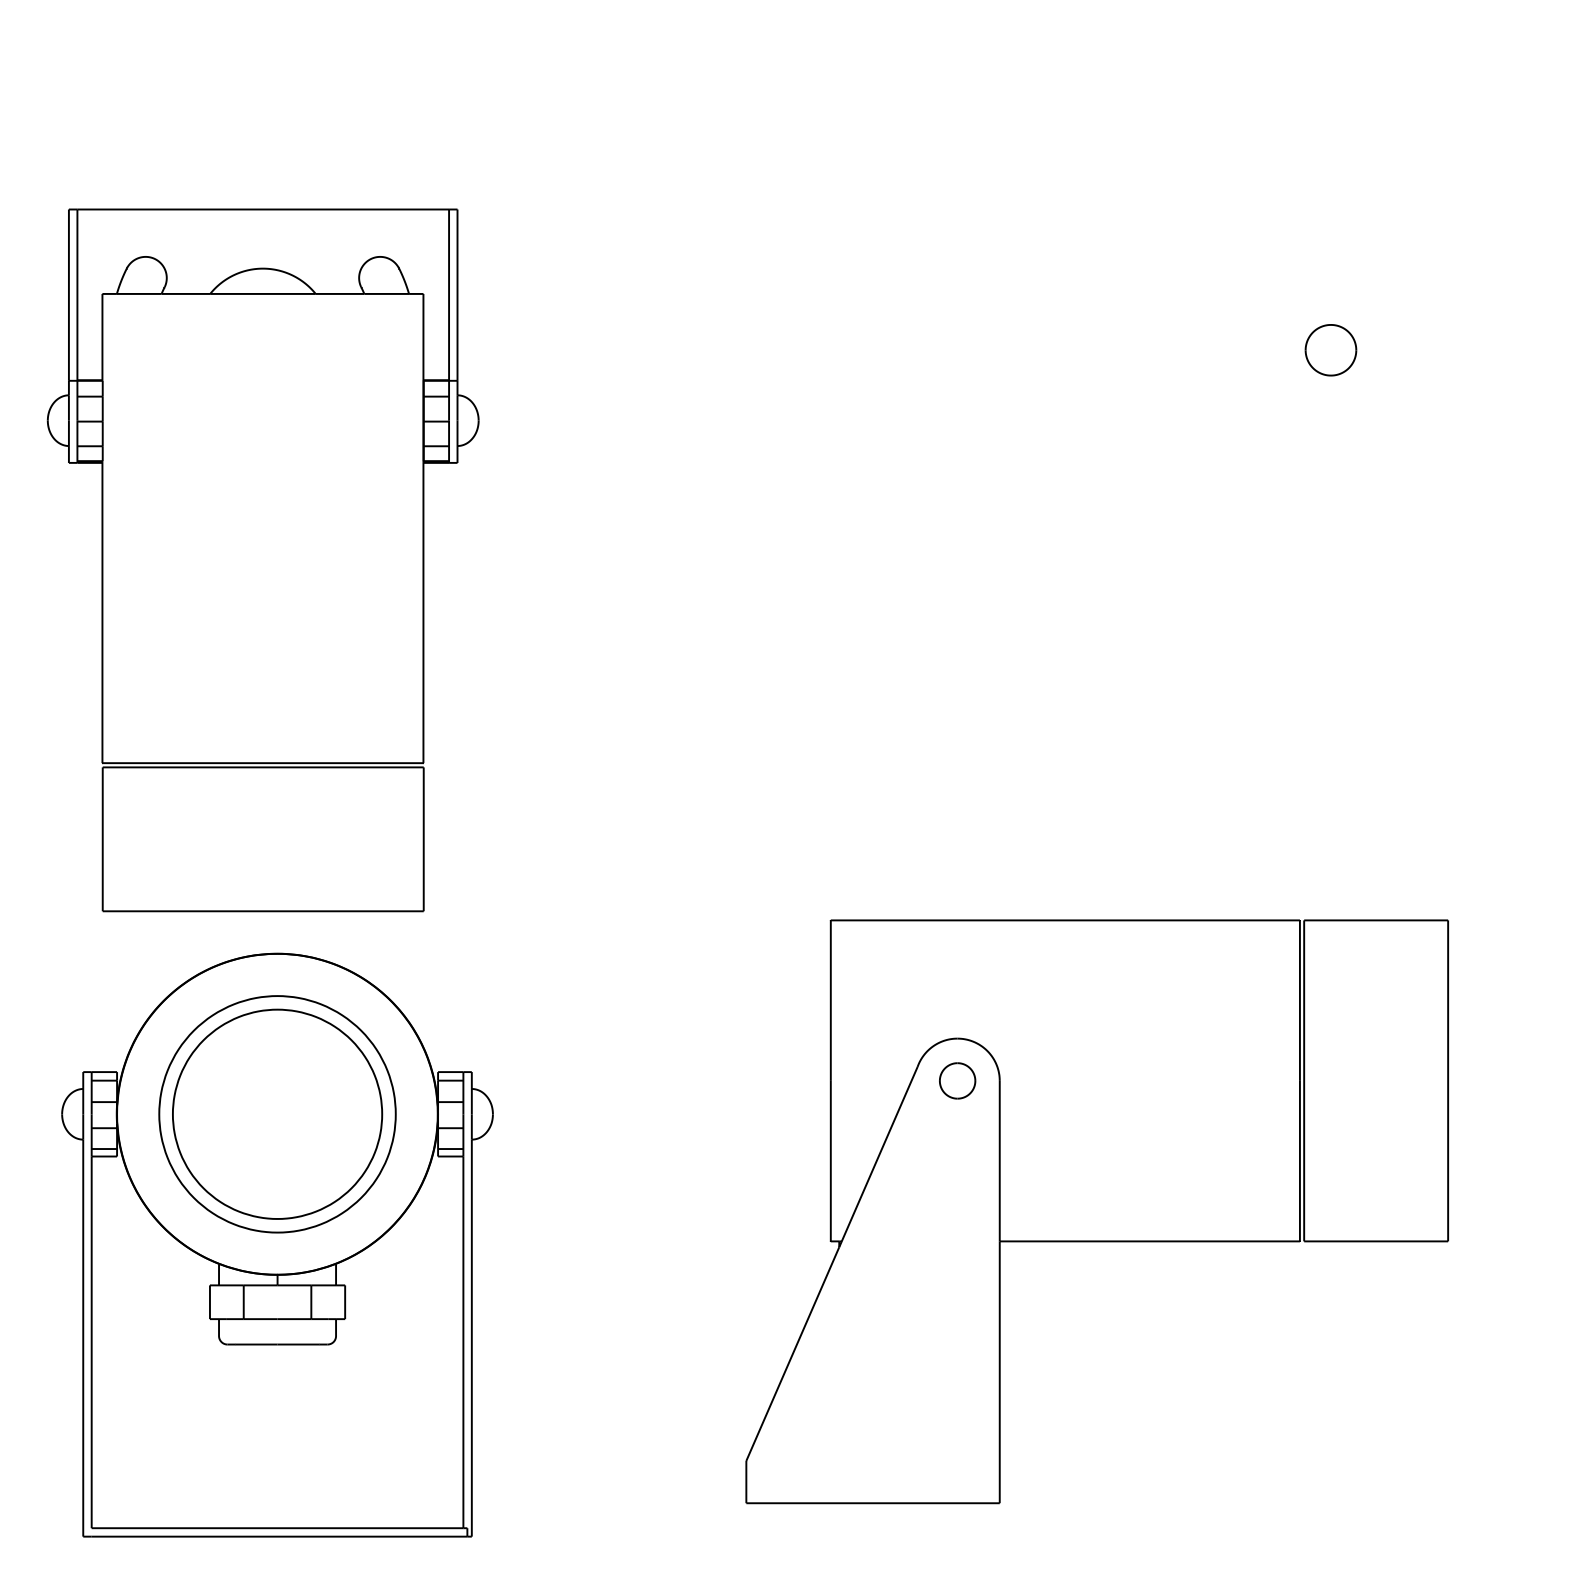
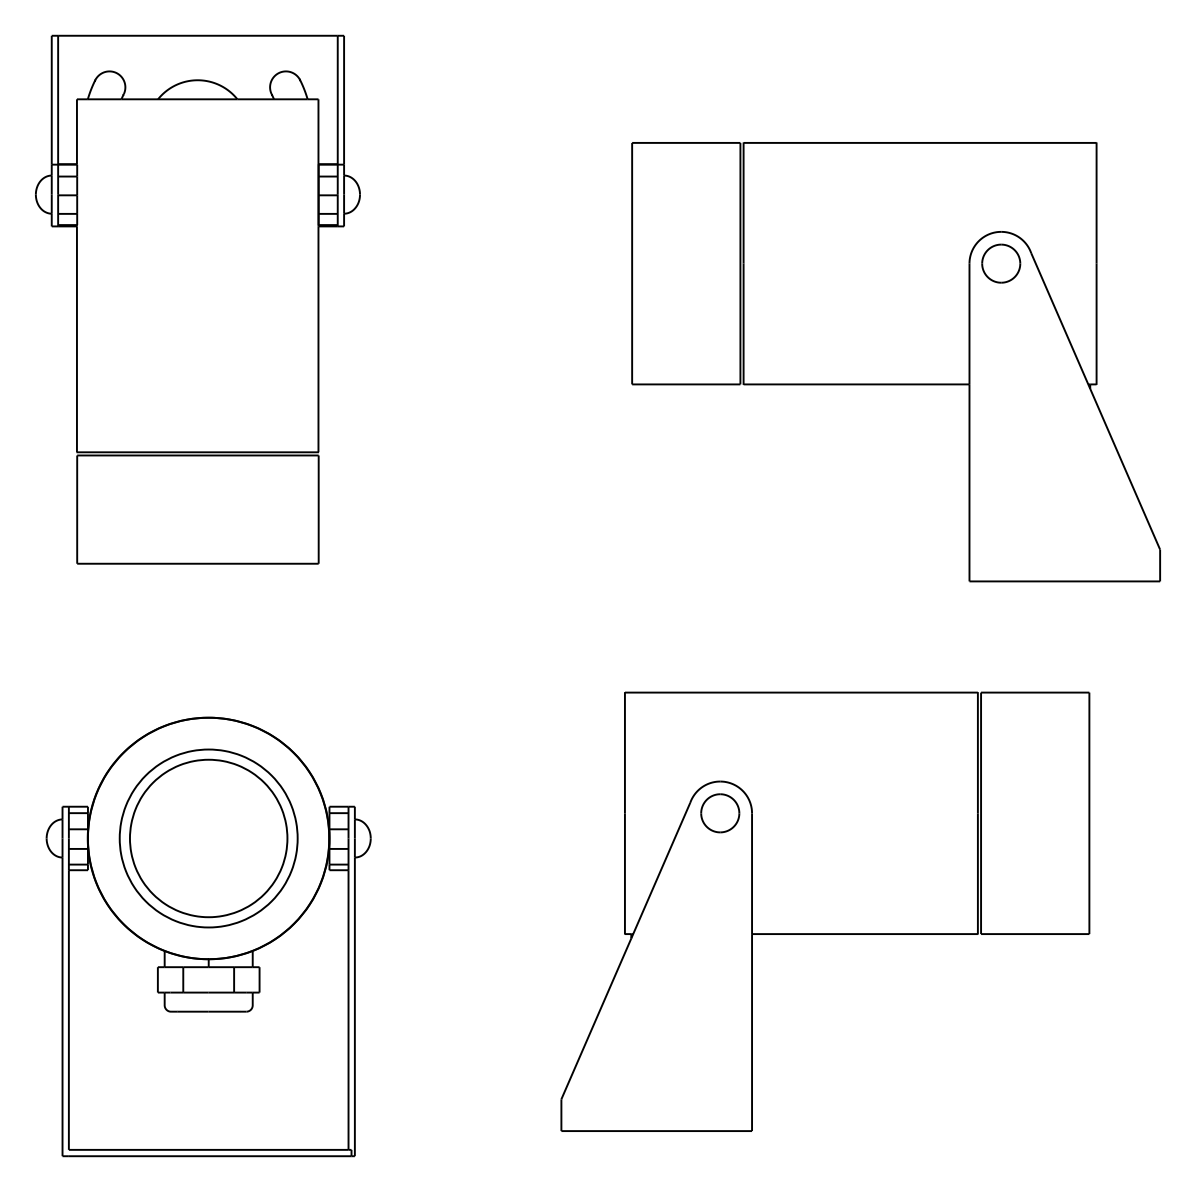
part: (1190, 481) -> (895, 362), added
part: (262, 560) -> (197, 299), moved
part: (957, 1081) -> (720, 813), size x1.43

